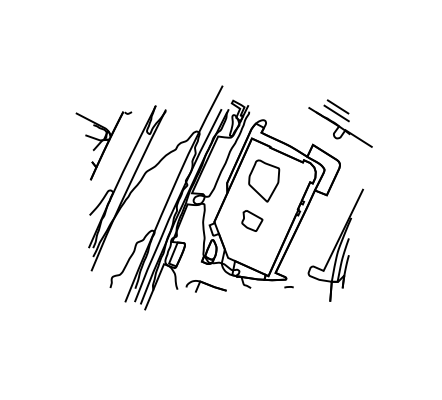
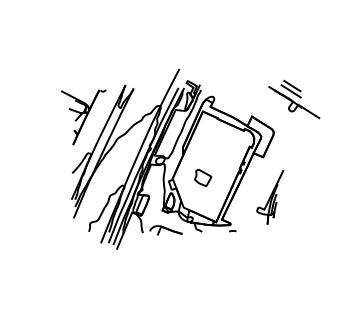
part: (340, 123) -> (294, 99), moved
part: (264, 180) -> (213, 145), removed
part: (335, 244) -> (270, 196), size x0.6

